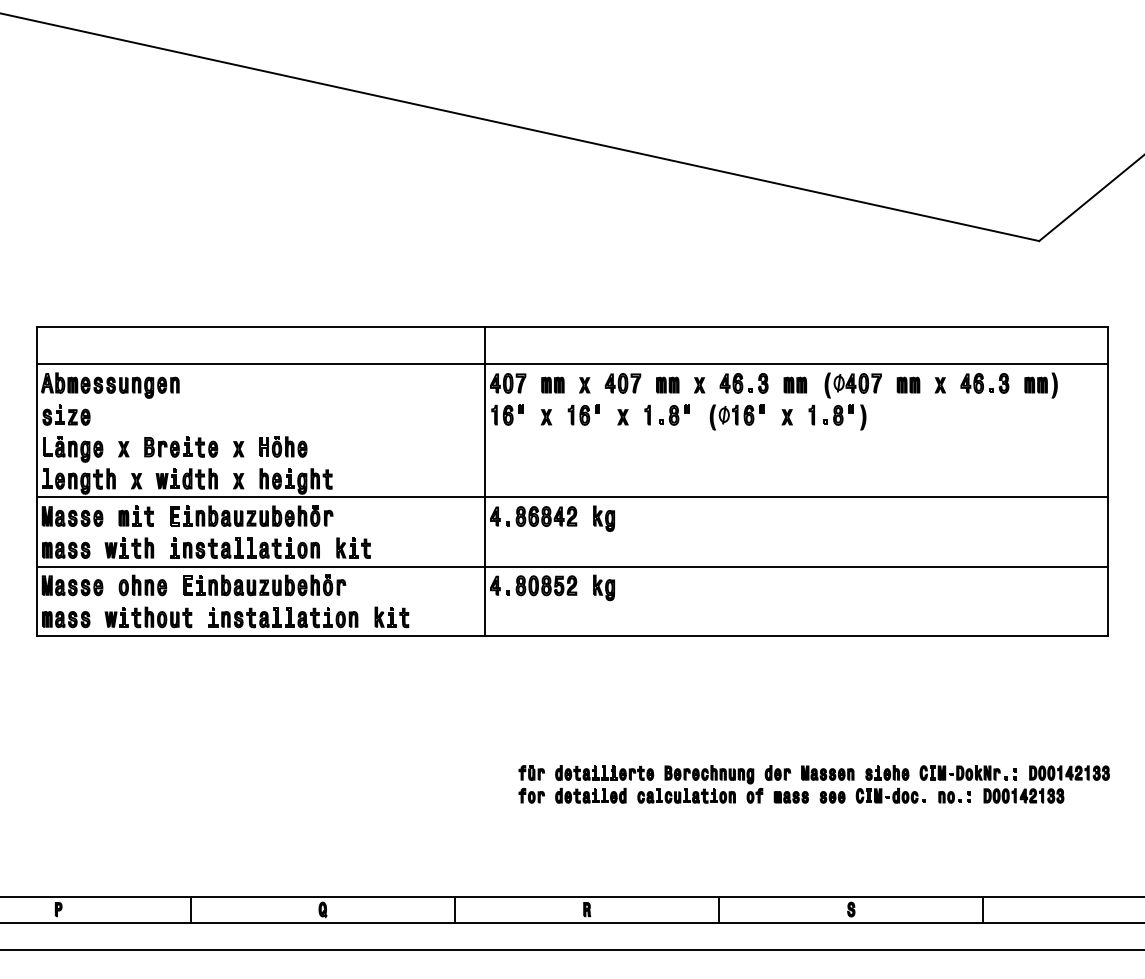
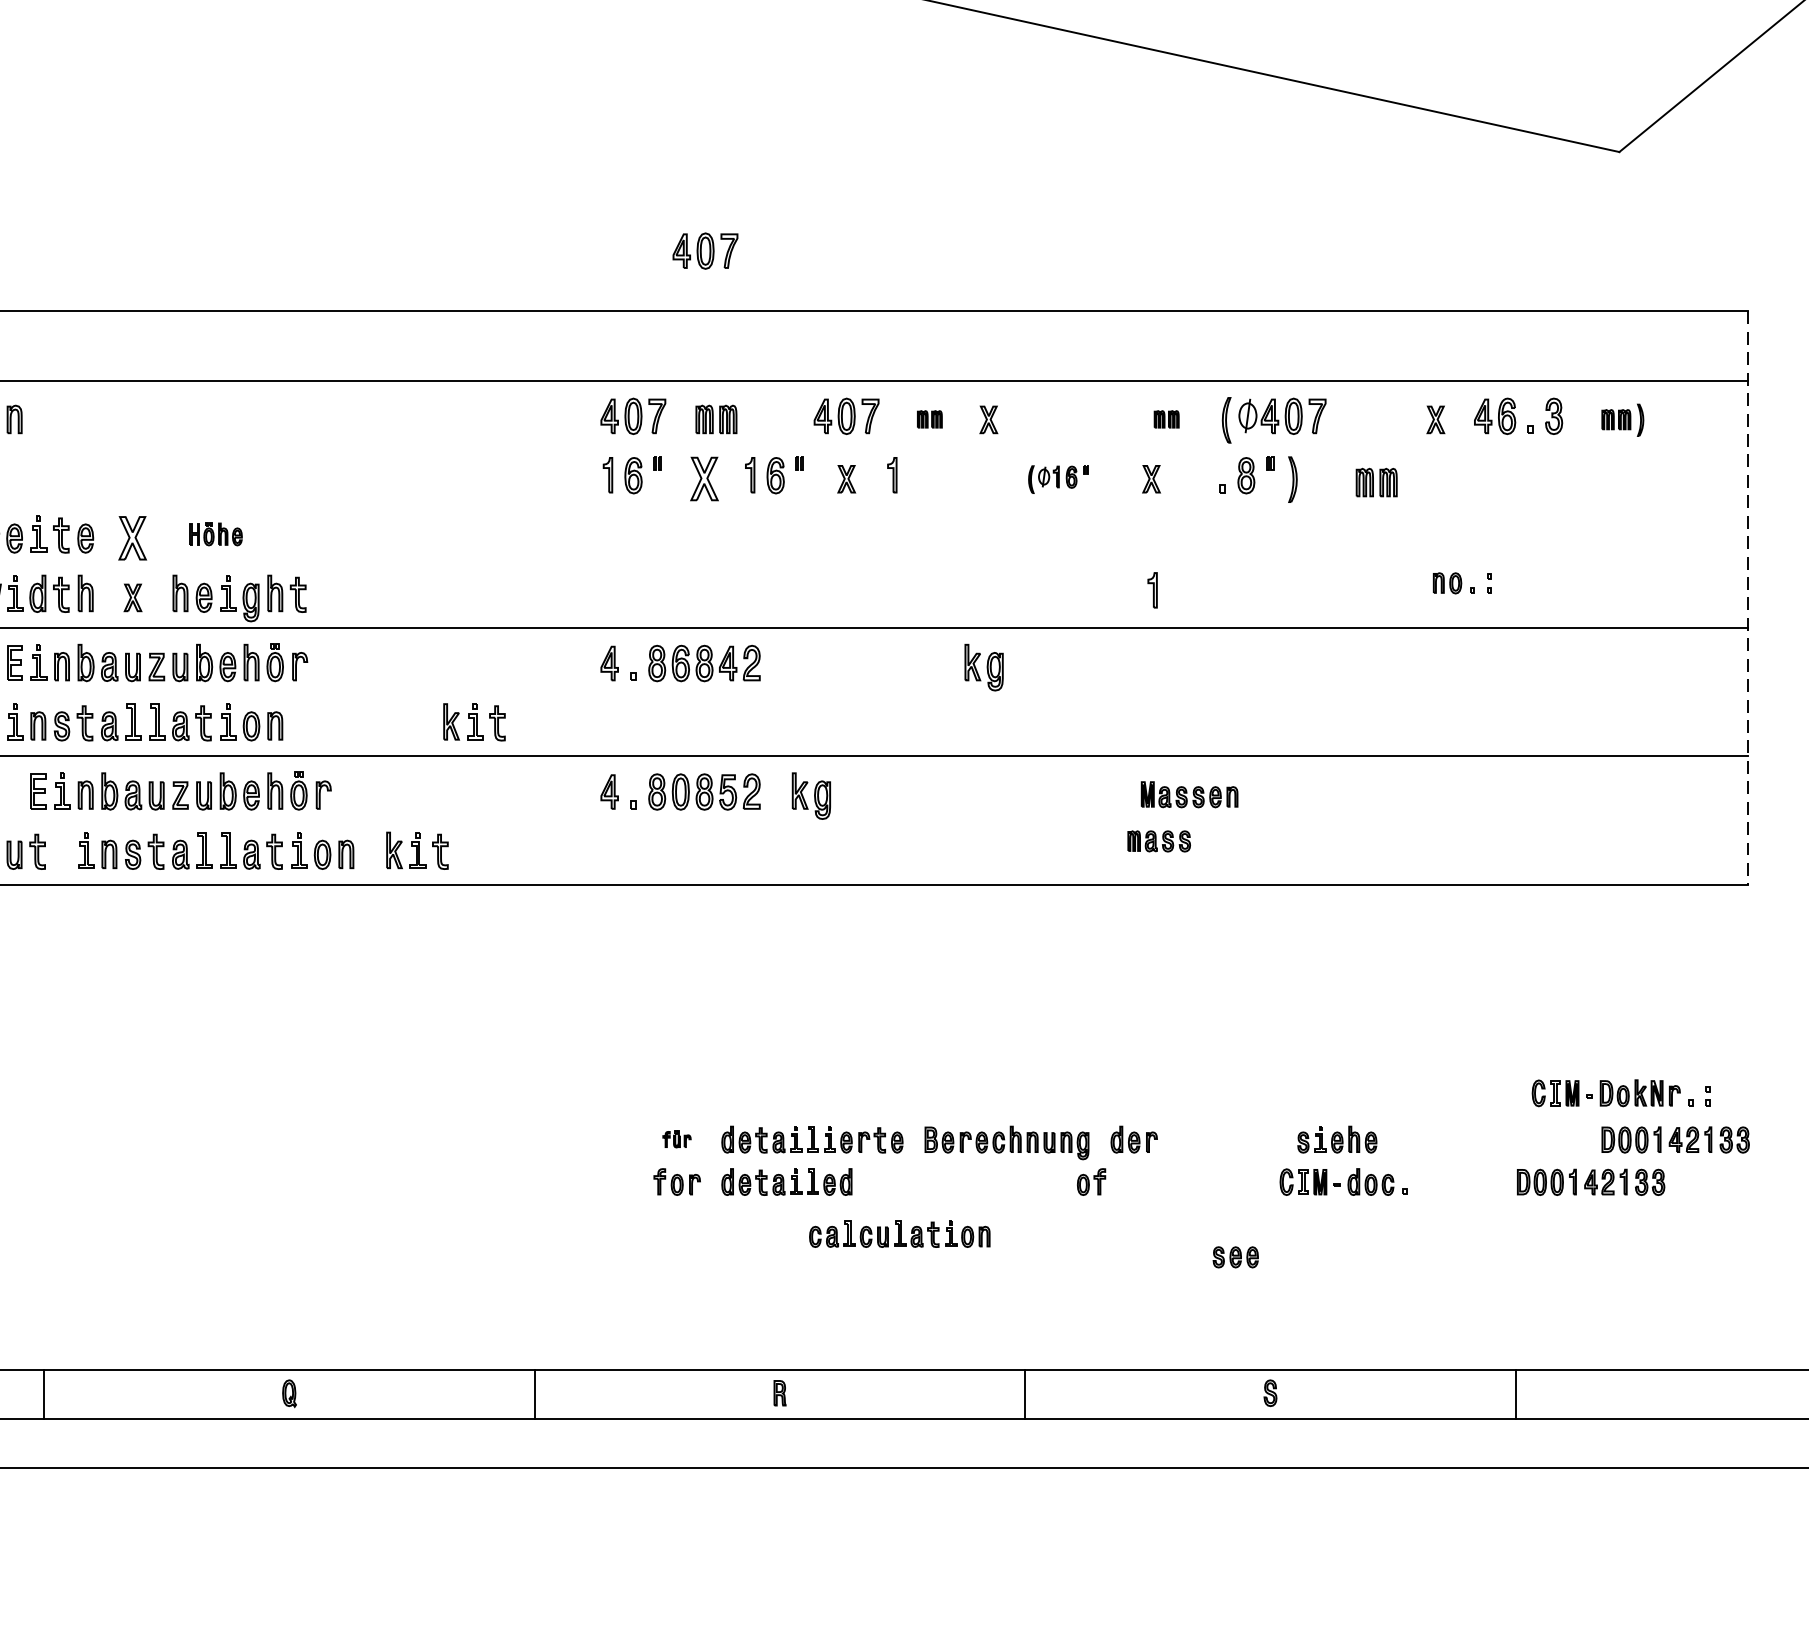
part: (546, 294) -> (704, 251), added
part: (743, 383) -> (1070, 416), removed
part: (667, 384) -> (929, 418), size x0.6
part: (795, 384) -> (1166, 418), size x0.6
part: (908, 384) -> (1376, 481), moved
part: (584, 385) -> (775, 420), removed
part: (1040, 385) -> (1621, 420), size x0.7
part: (674, 414) -> (942, 474), removed
part: (811, 414) -> (1152, 589), moved
part: (546, 417) -> (704, 479), size x1.6
part: (736, 417) -> (1057, 479), size x0.6
part: (283, 446) -> (216, 533), size x0.6
part: (238, 449) -> (132, 539), size x1.6
line: (484, 480) -> (589, 596), removed
line: (1108, 481) -> (1748, 598), solid -> dashed
part: (603, 518) -> (983, 667), moved
part: (353, 547) -> (474, 720), moved
part: (531, 772) -> (676, 1138), size x0.6
part: (827, 772) -> (1189, 793), moved
part: (967, 772) -> (1619, 1092), moved
part: (686, 795) -> (899, 1233), moved
part: (790, 797) -> (1157, 841), moved
part: (832, 797) -> (1235, 1257), moved
part: (954, 797) -> (1462, 583), moved

